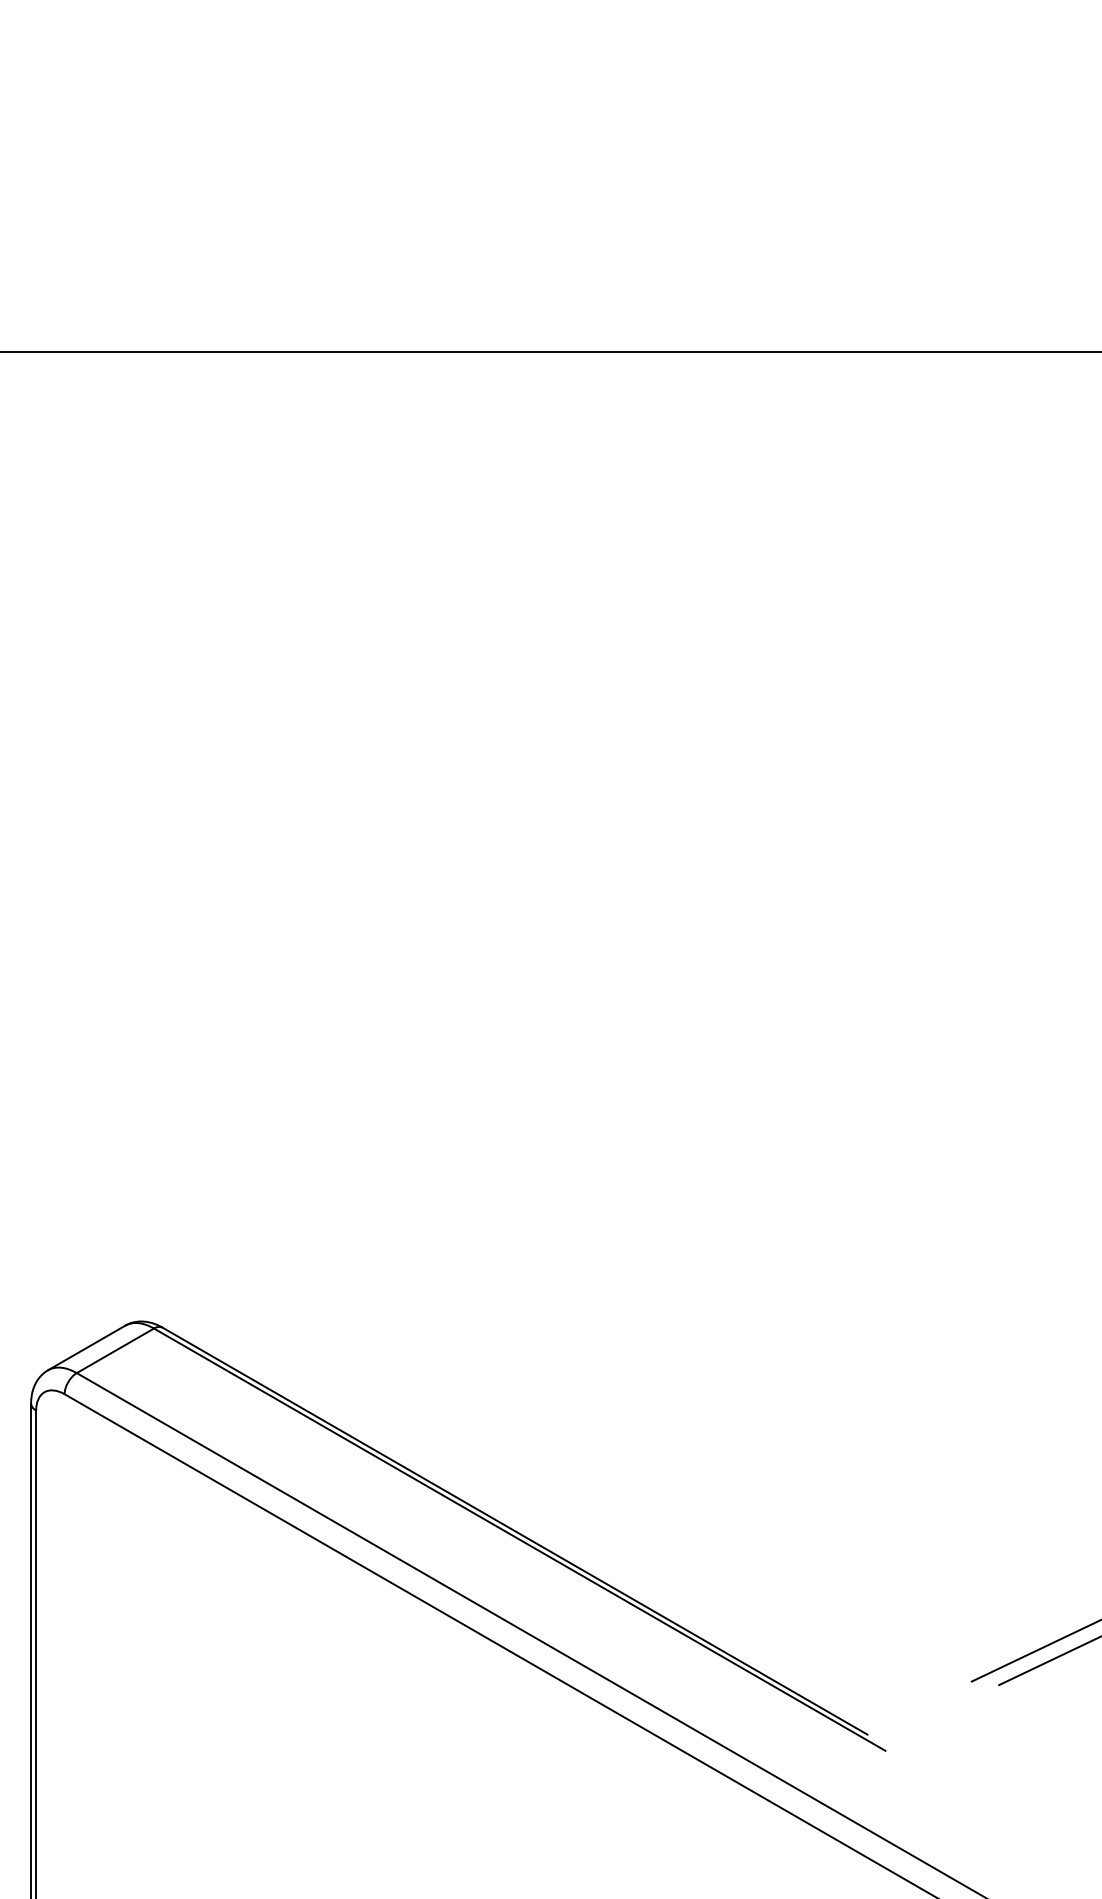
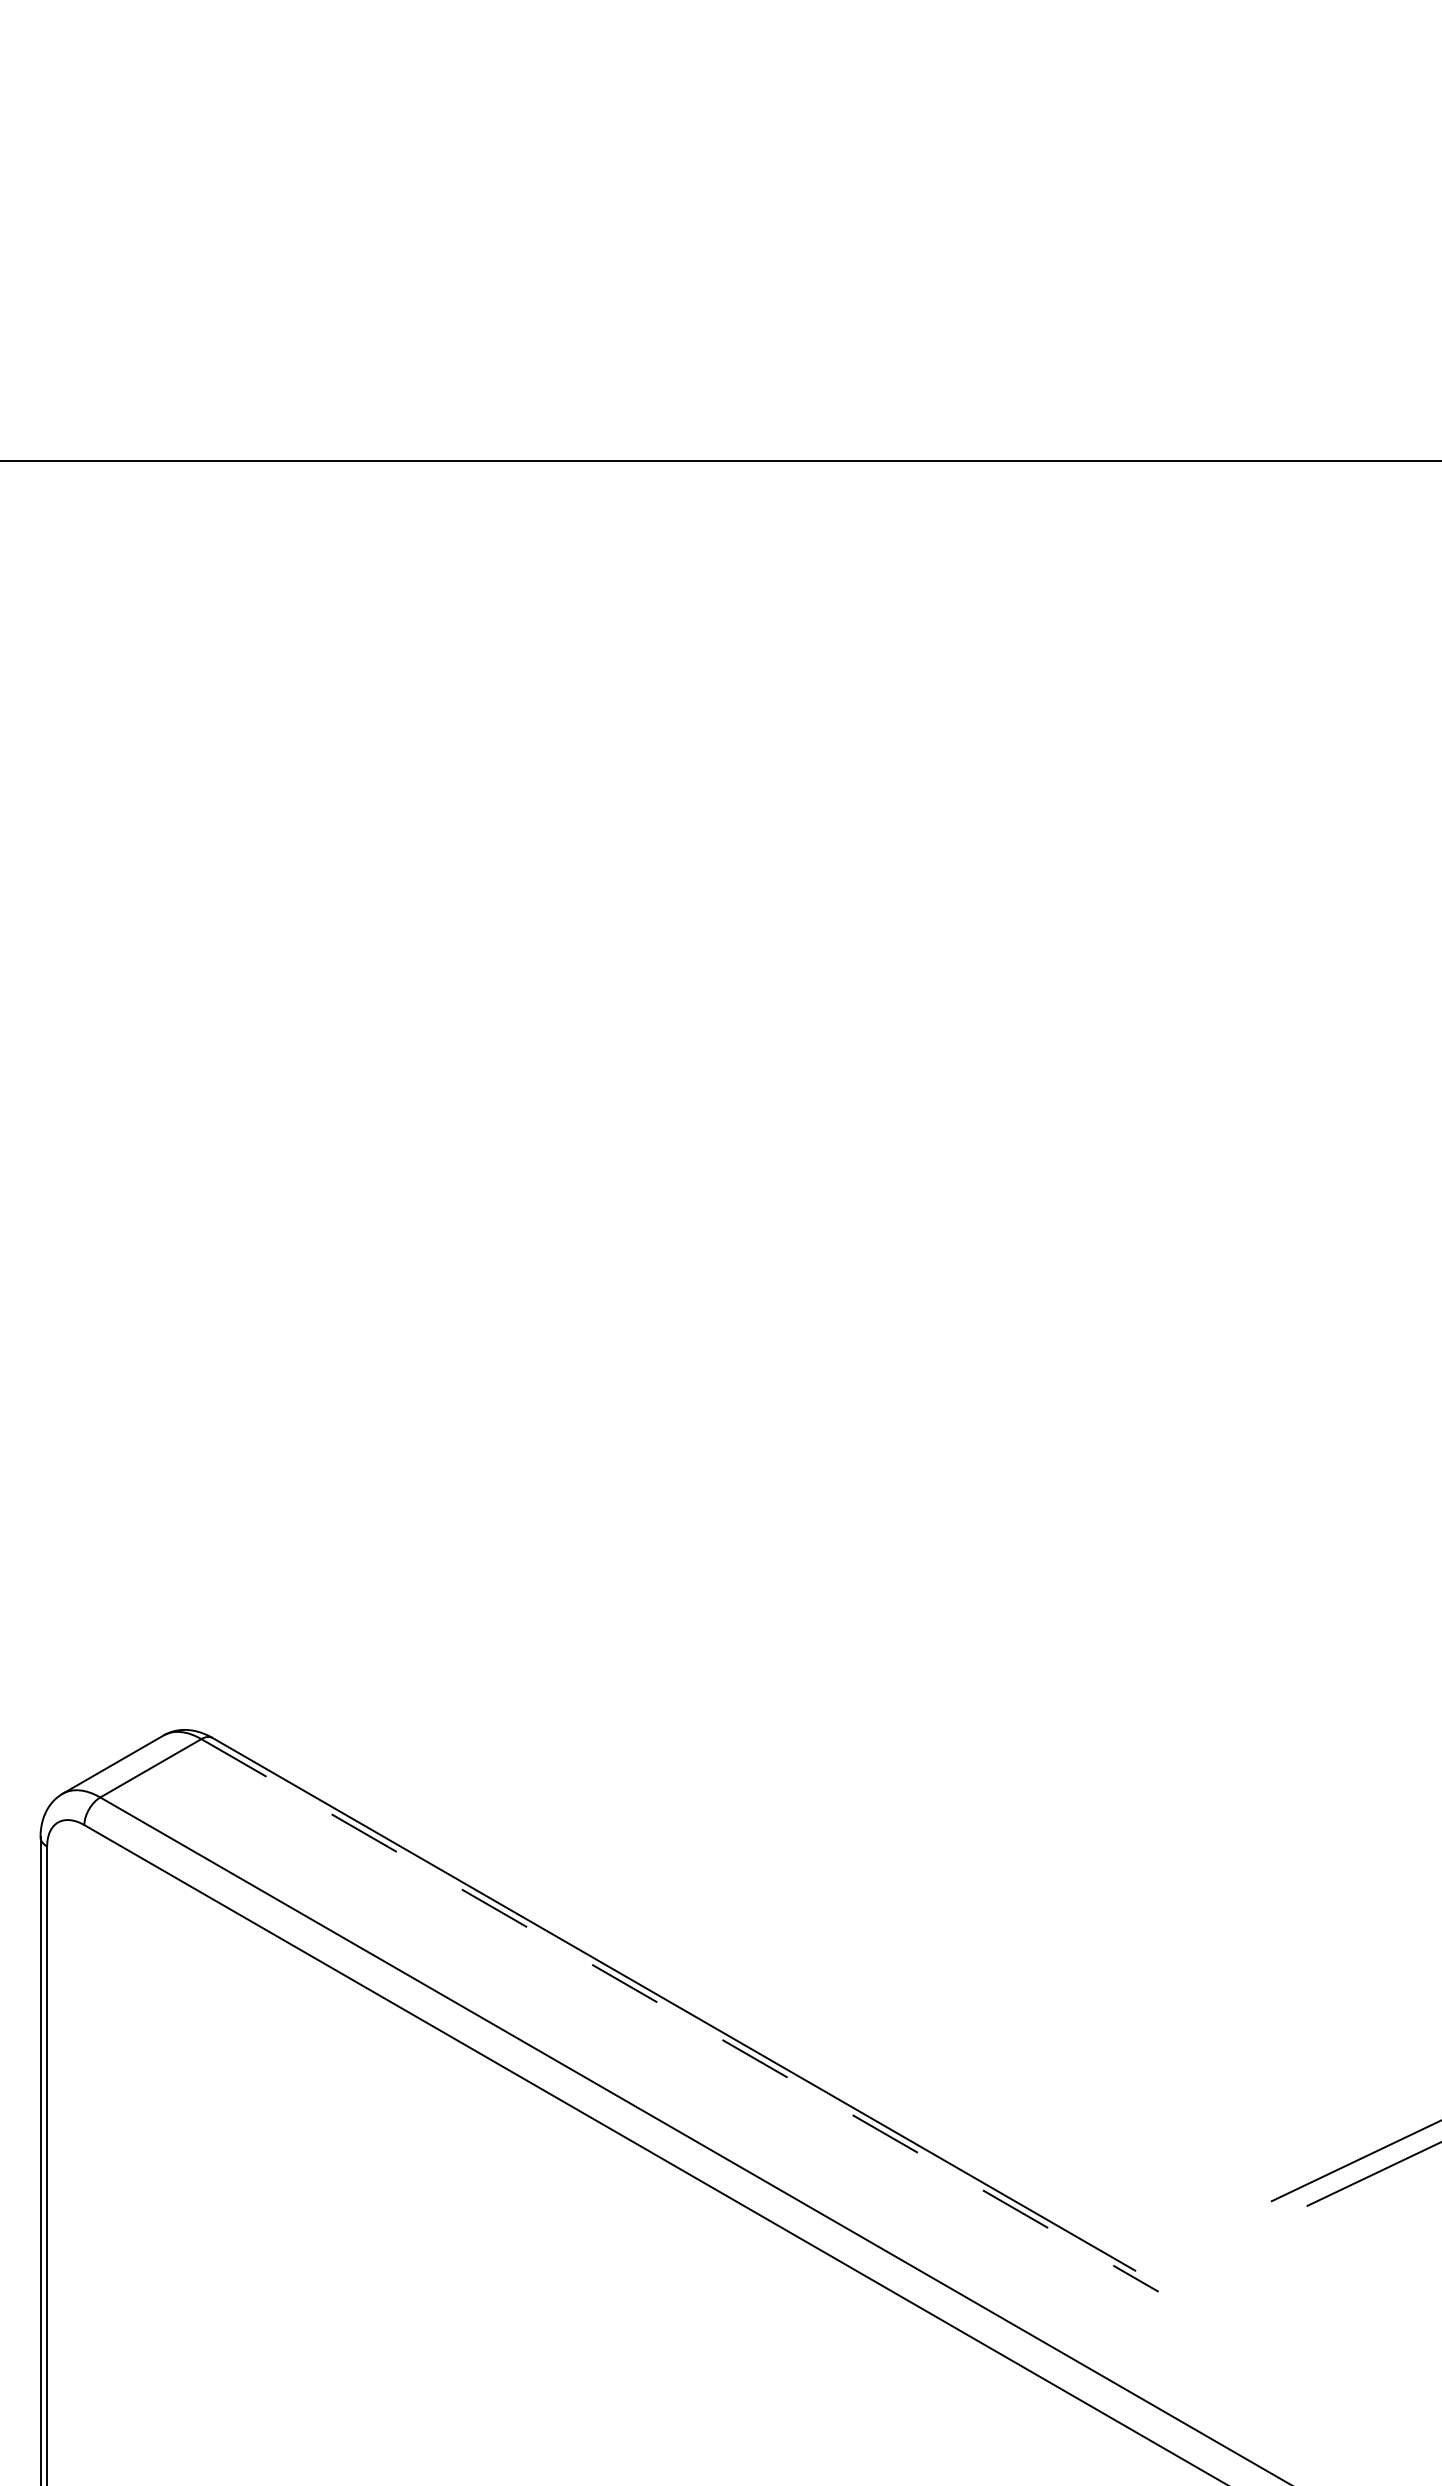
line: (520, 1539) -> (680, 2015), solid -> dashed

